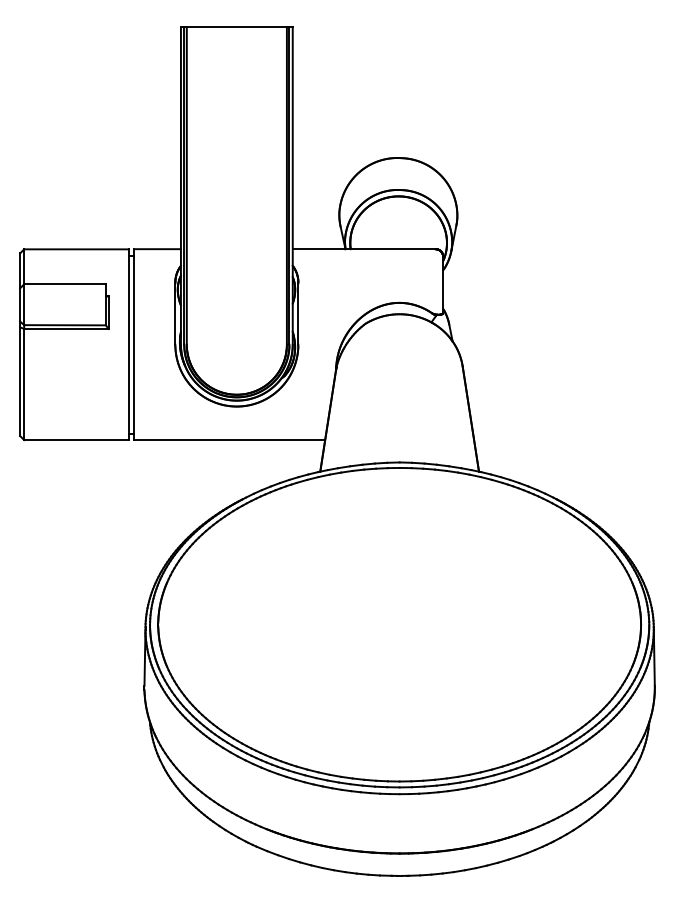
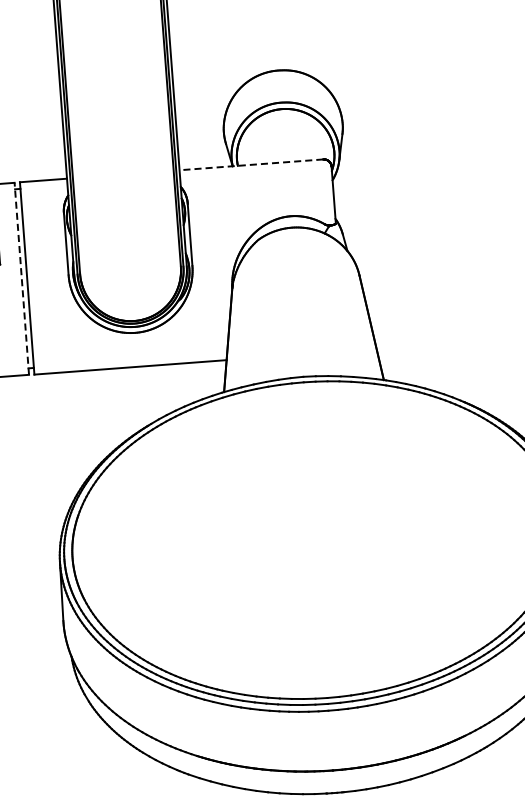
line: (363, 249) -> (250, 165), solid -> dashed
line: (128, 344) -> (21, 278), solid -> dashed

